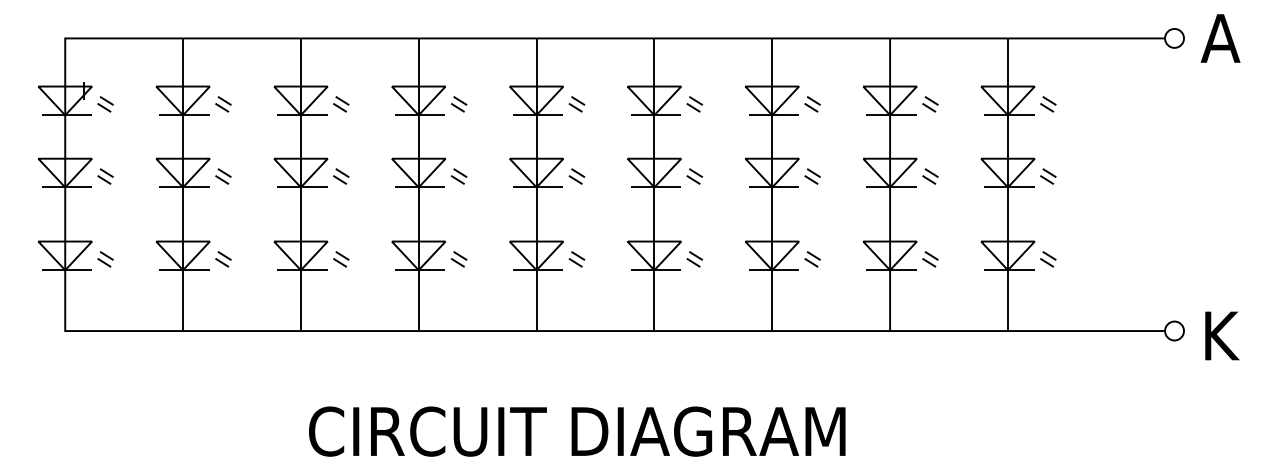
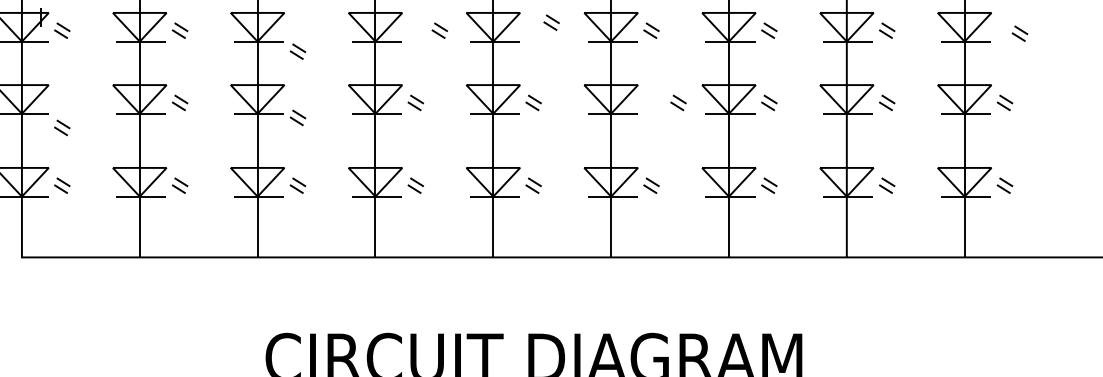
part: (341, 104) -> (298, 51), moved
part: (458, 104) -> (439, 30), moved
part: (576, 104) -> (551, 22), moved
part: (1048, 104) -> (1020, 33), moved
part: (105, 176) -> (62, 127), moved
part: (341, 176) -> (298, 117), moved
part: (694, 176) -> (678, 102), moved

